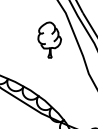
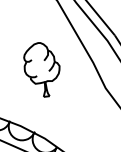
part: (49, 39) -> (41, 68), moved

